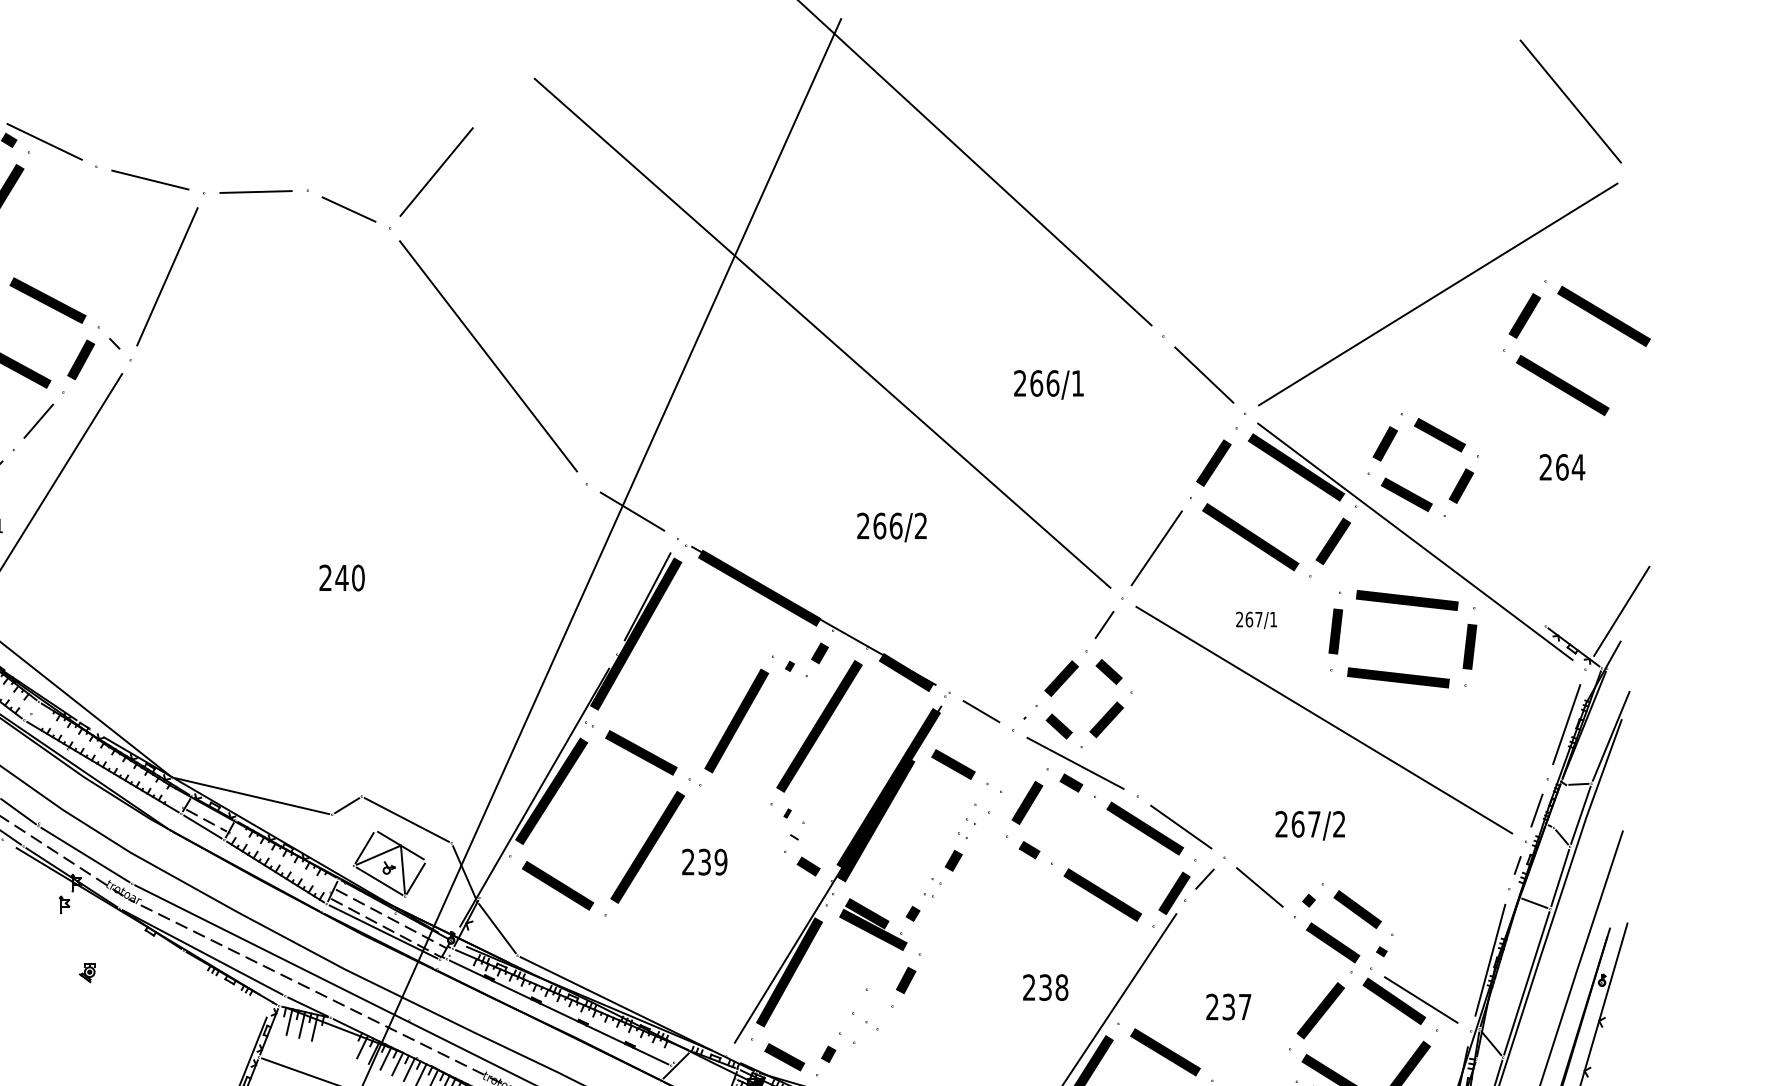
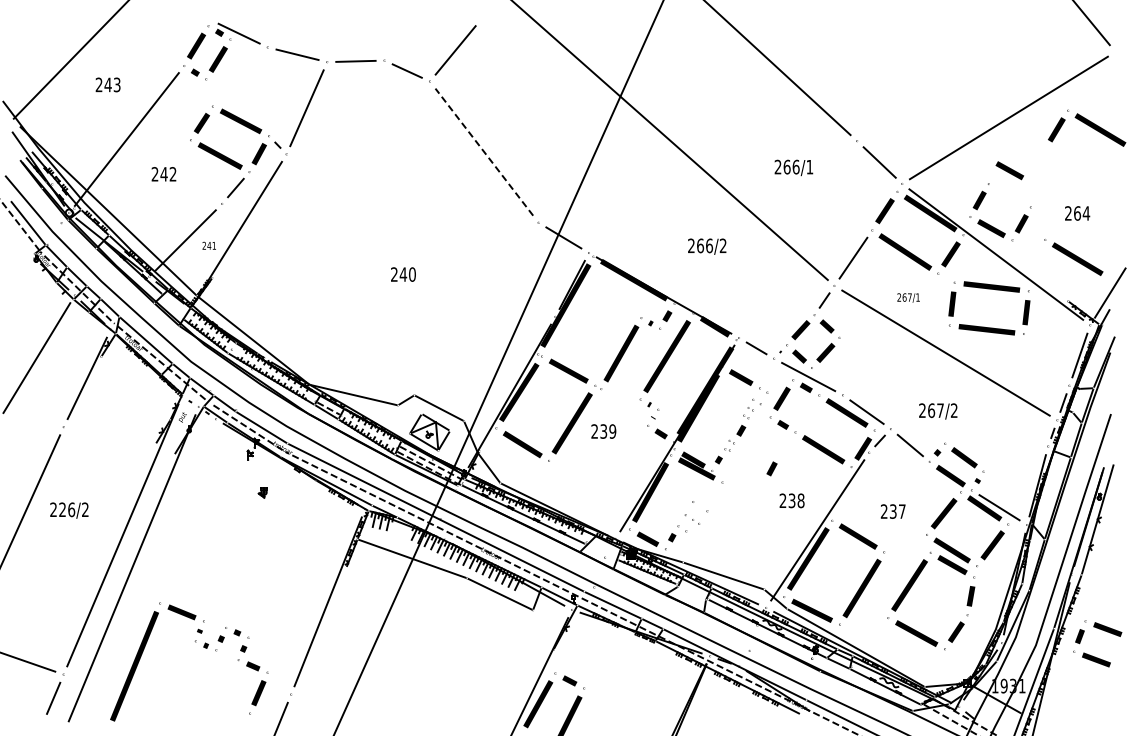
line: (488, 355) -> (484, 151), solid -> dashed
part: (1555, 382) -> (1073, 257), moved
line: (1439, 434) -> (1009, 170), moved
line: (905, 979) -> (771, 468), moved

